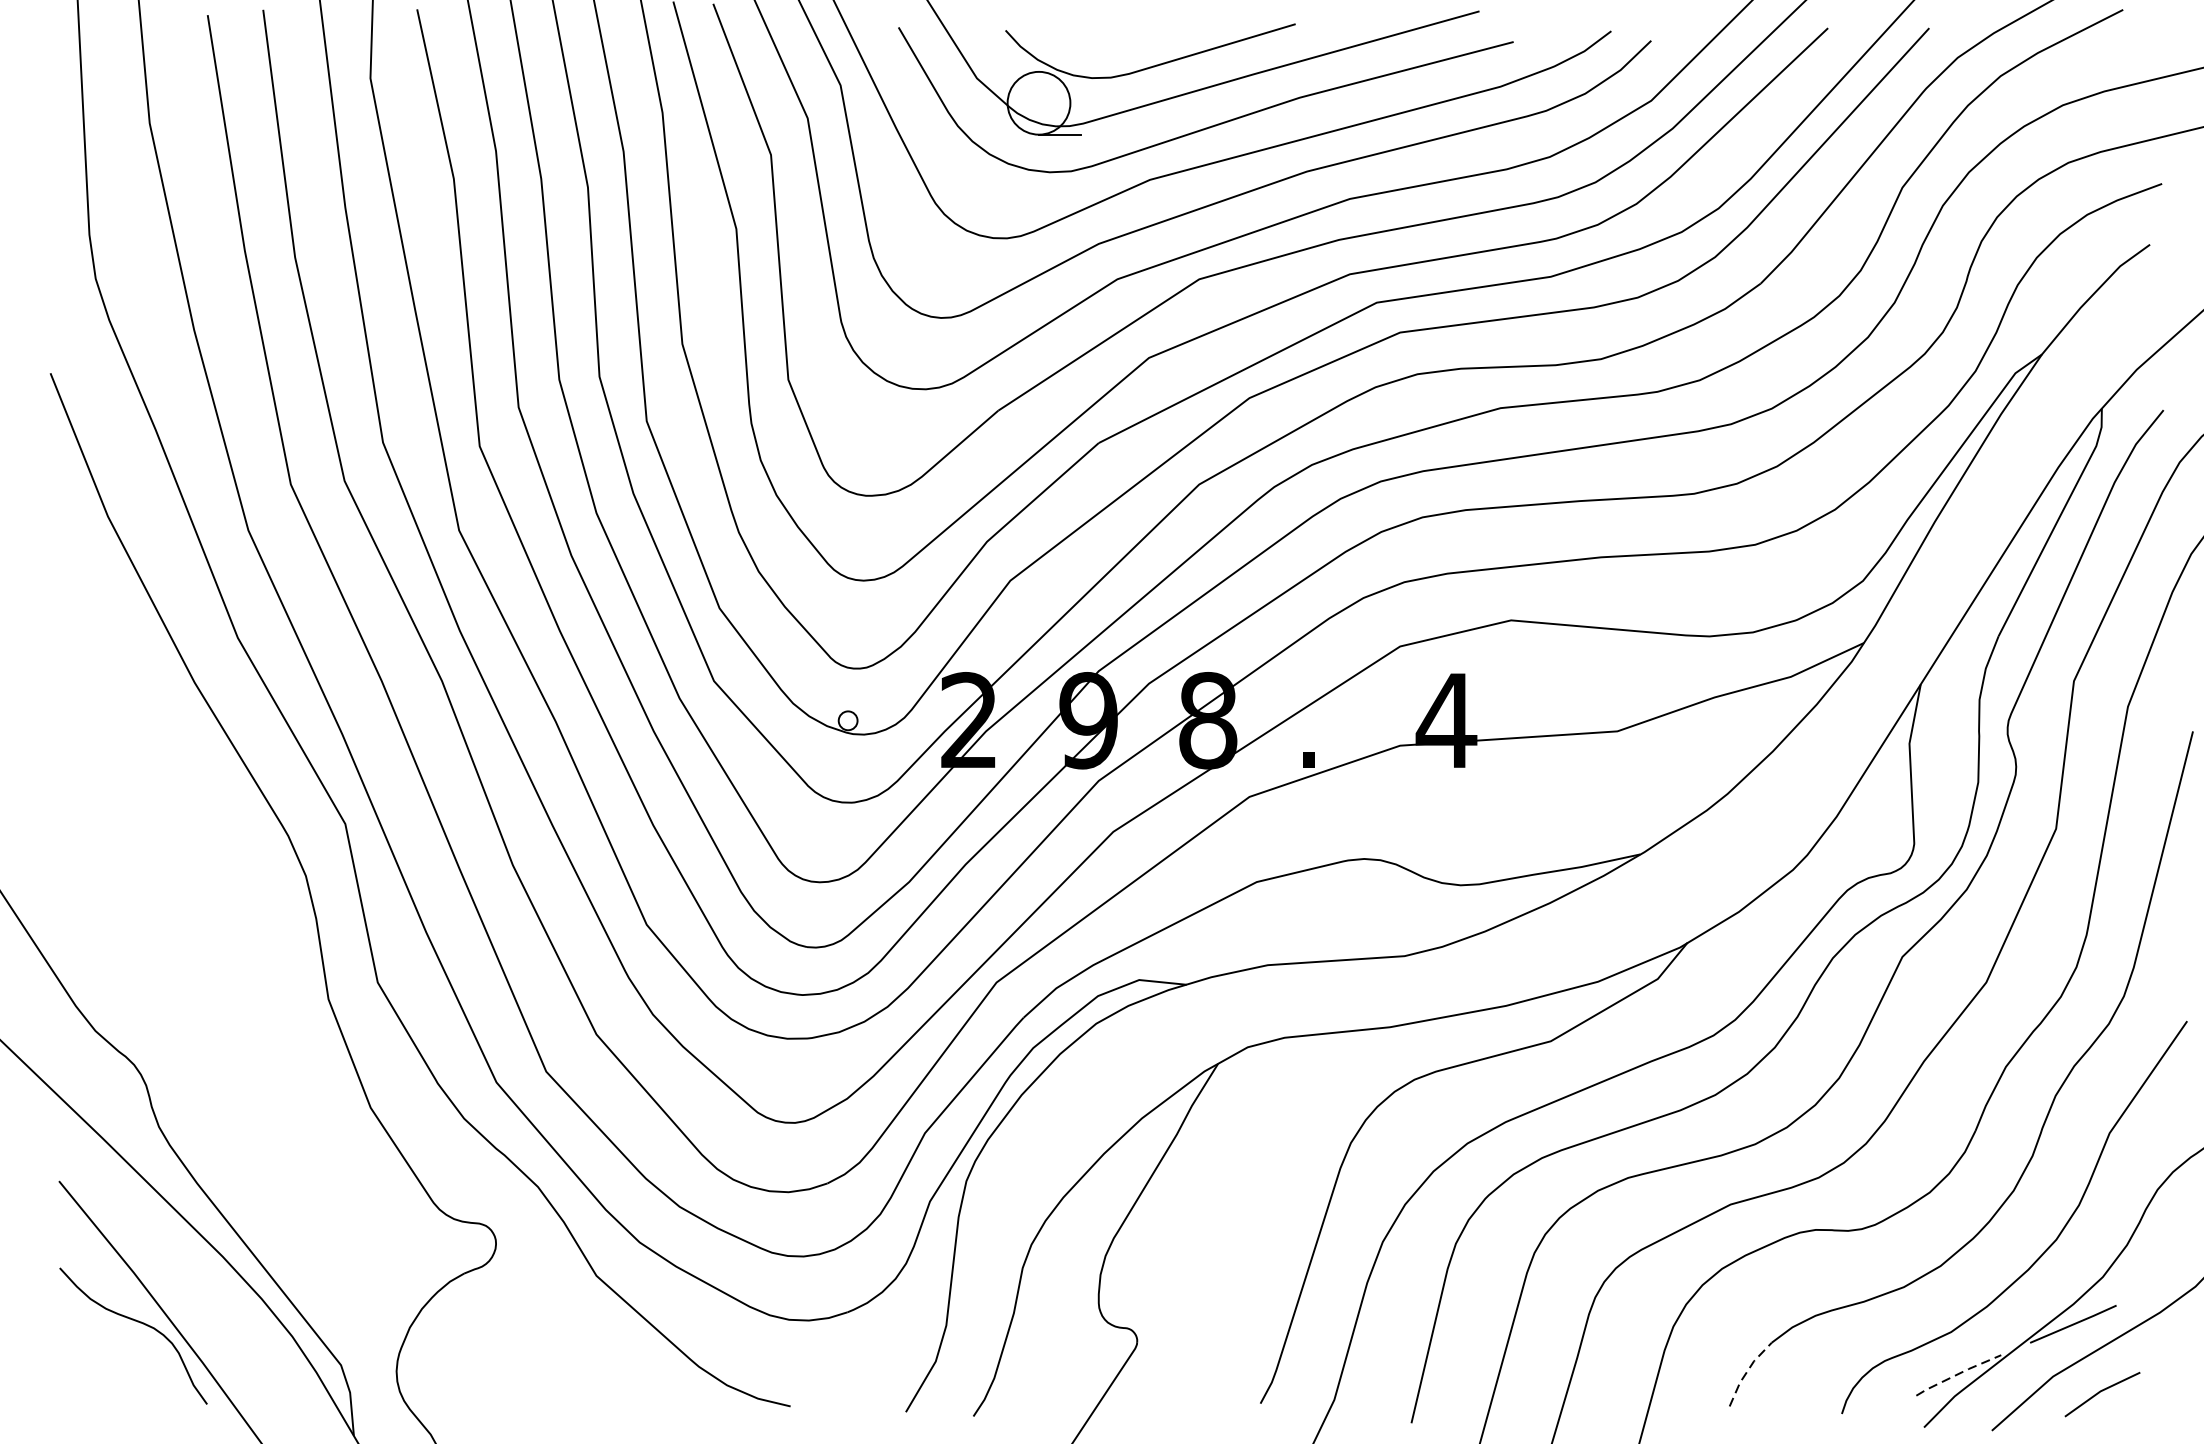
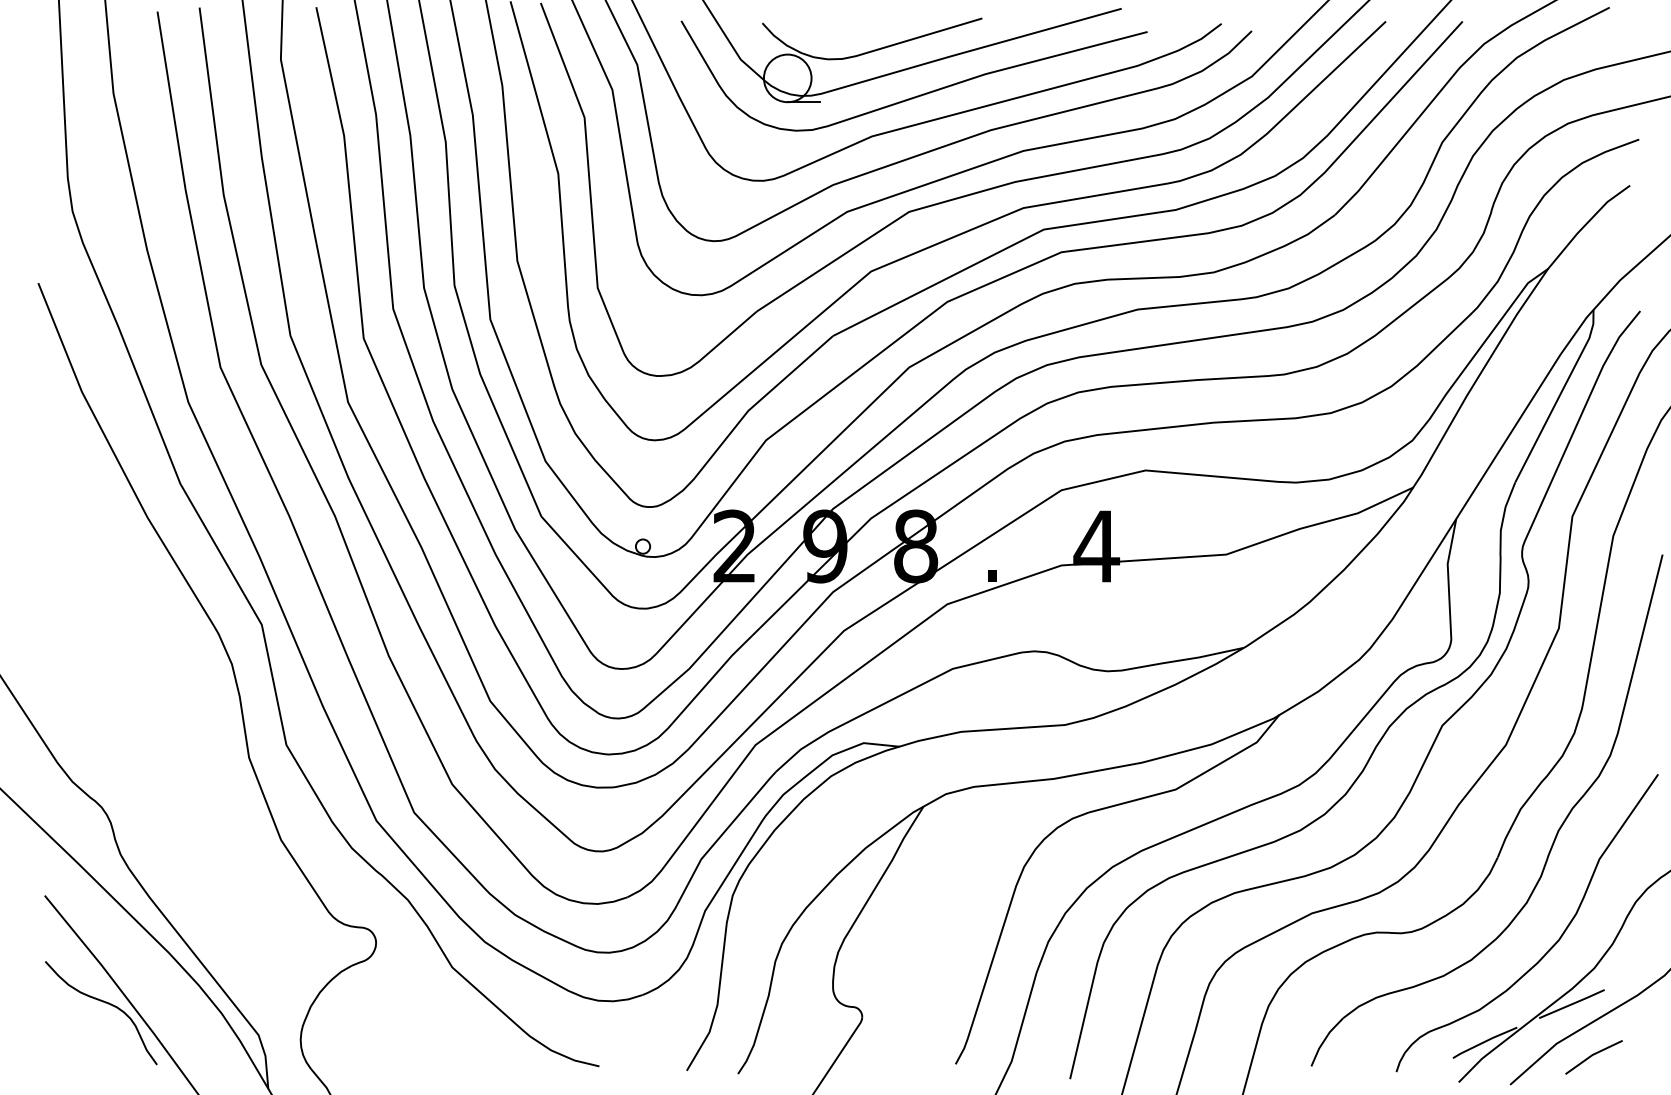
line: (1746, 1372) -> (1324, 1040), dashed -> solid
line: (1958, 1373) -> (1484, 1041), dashed -> solid

